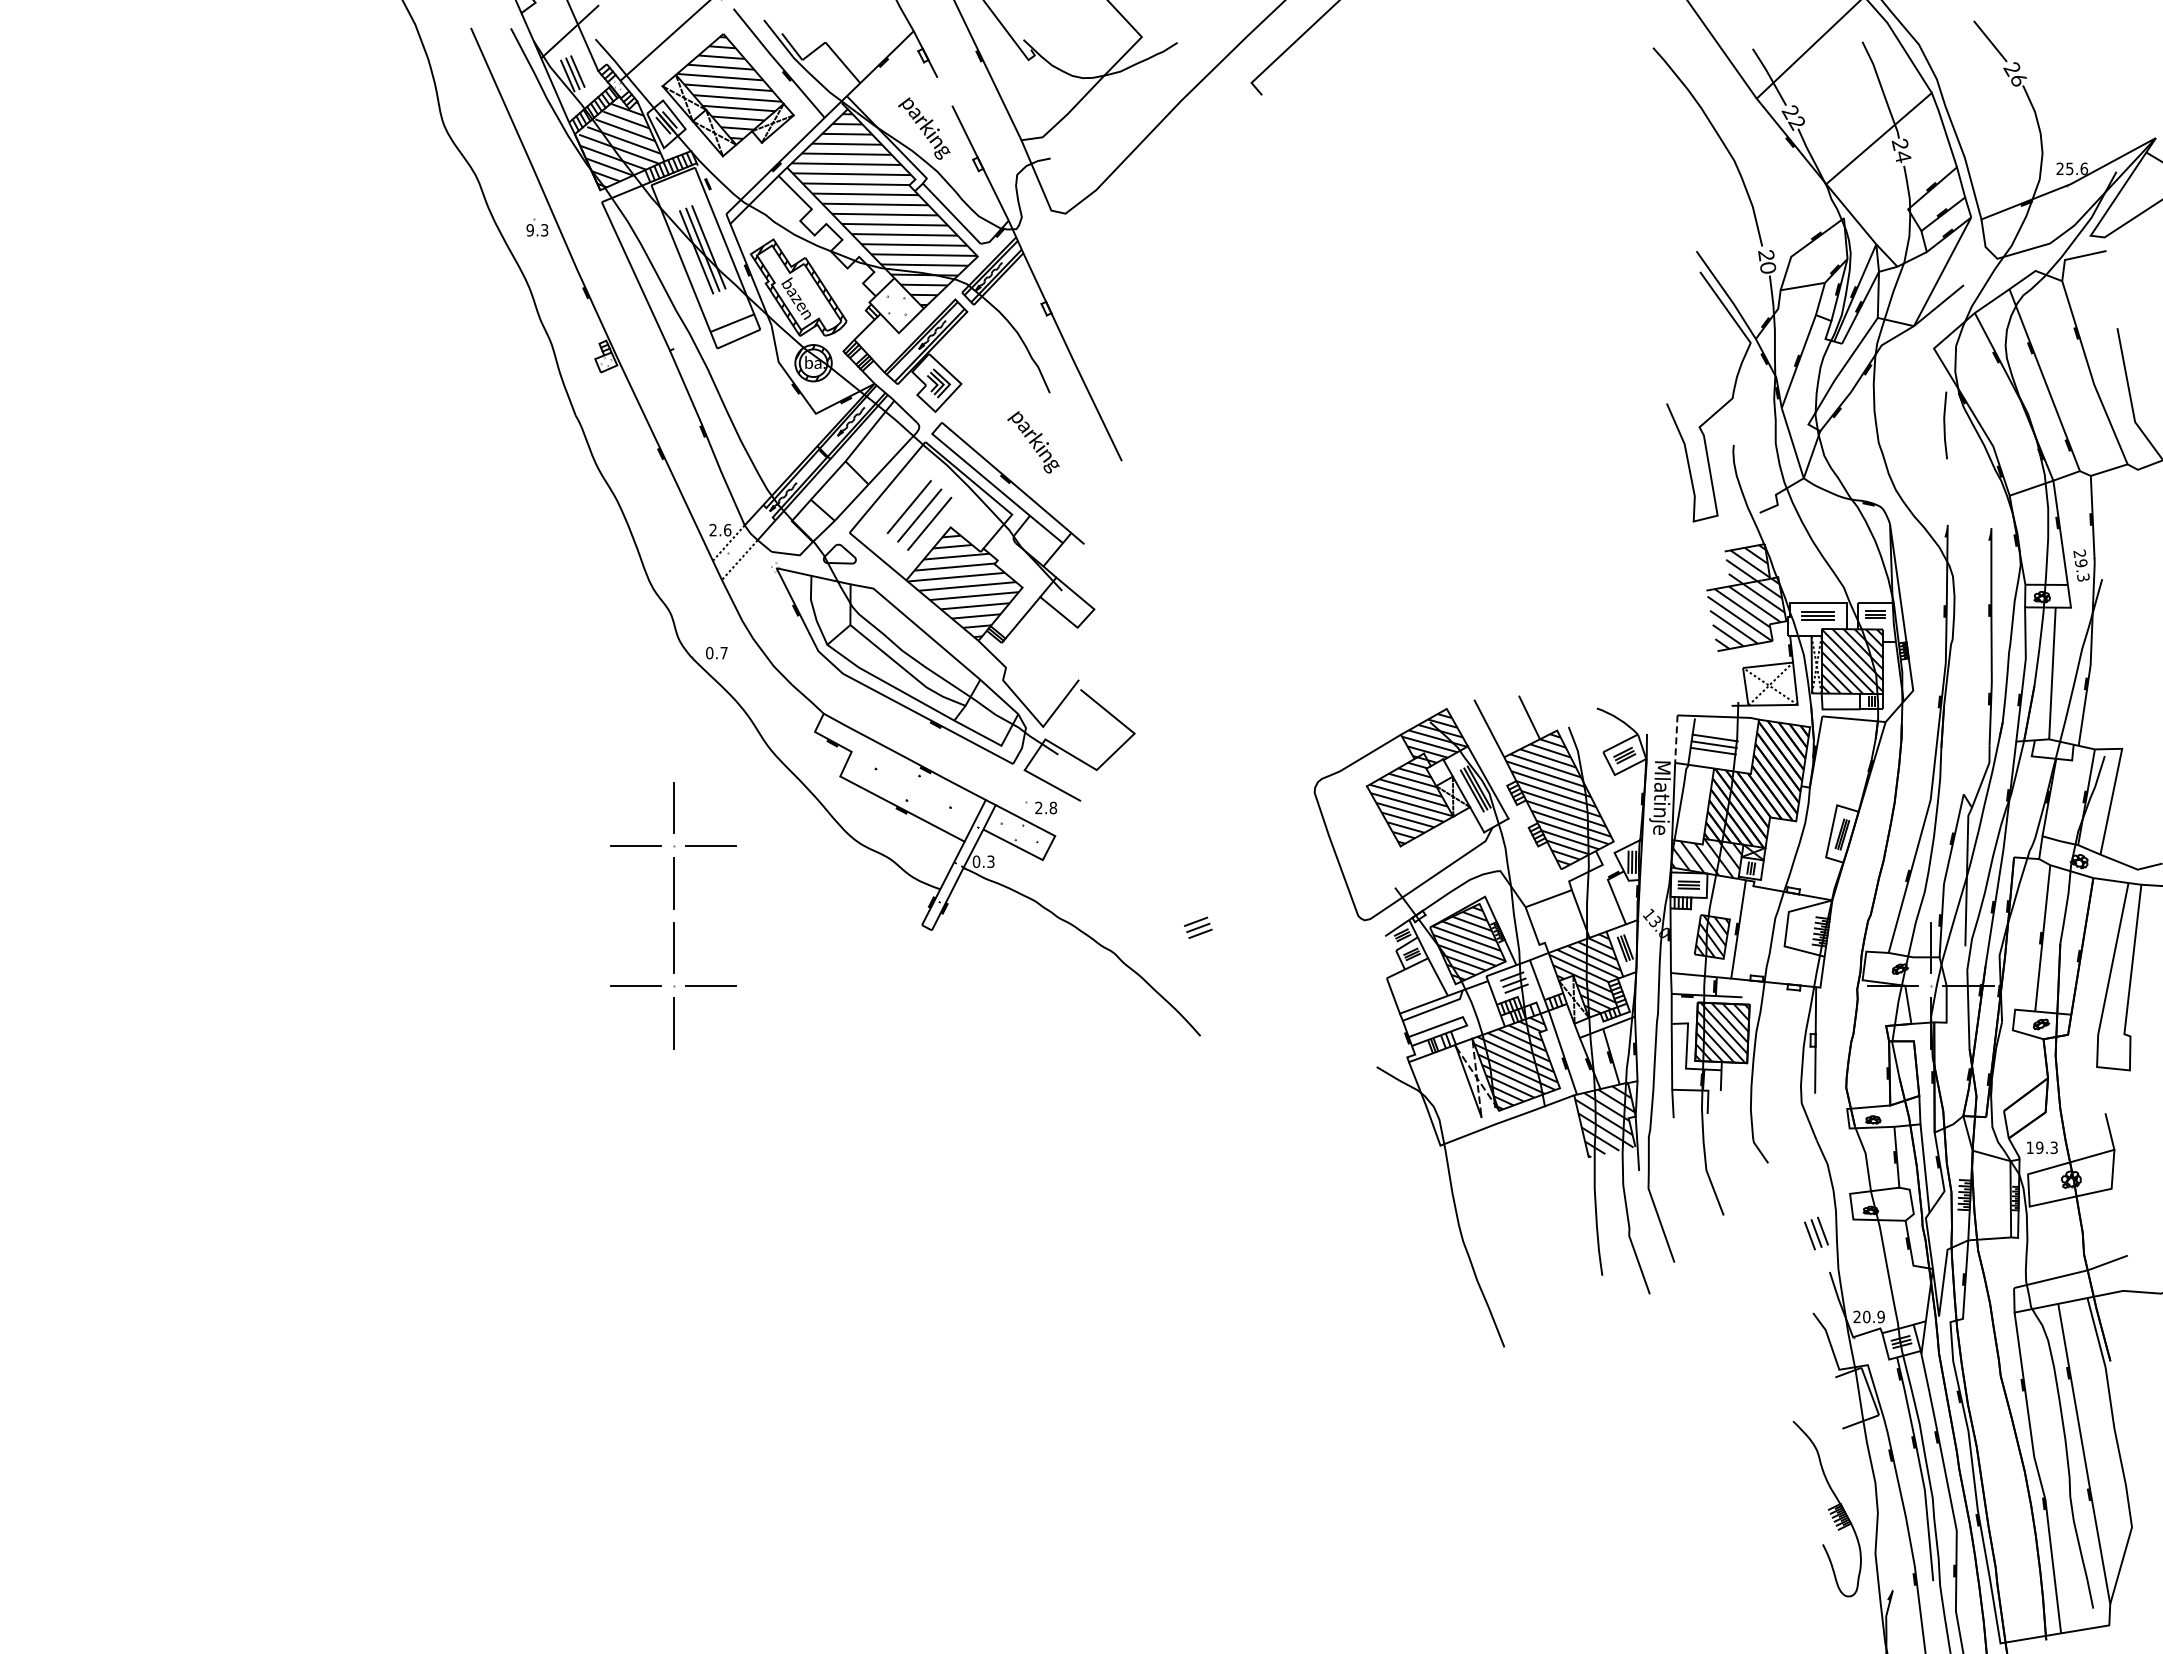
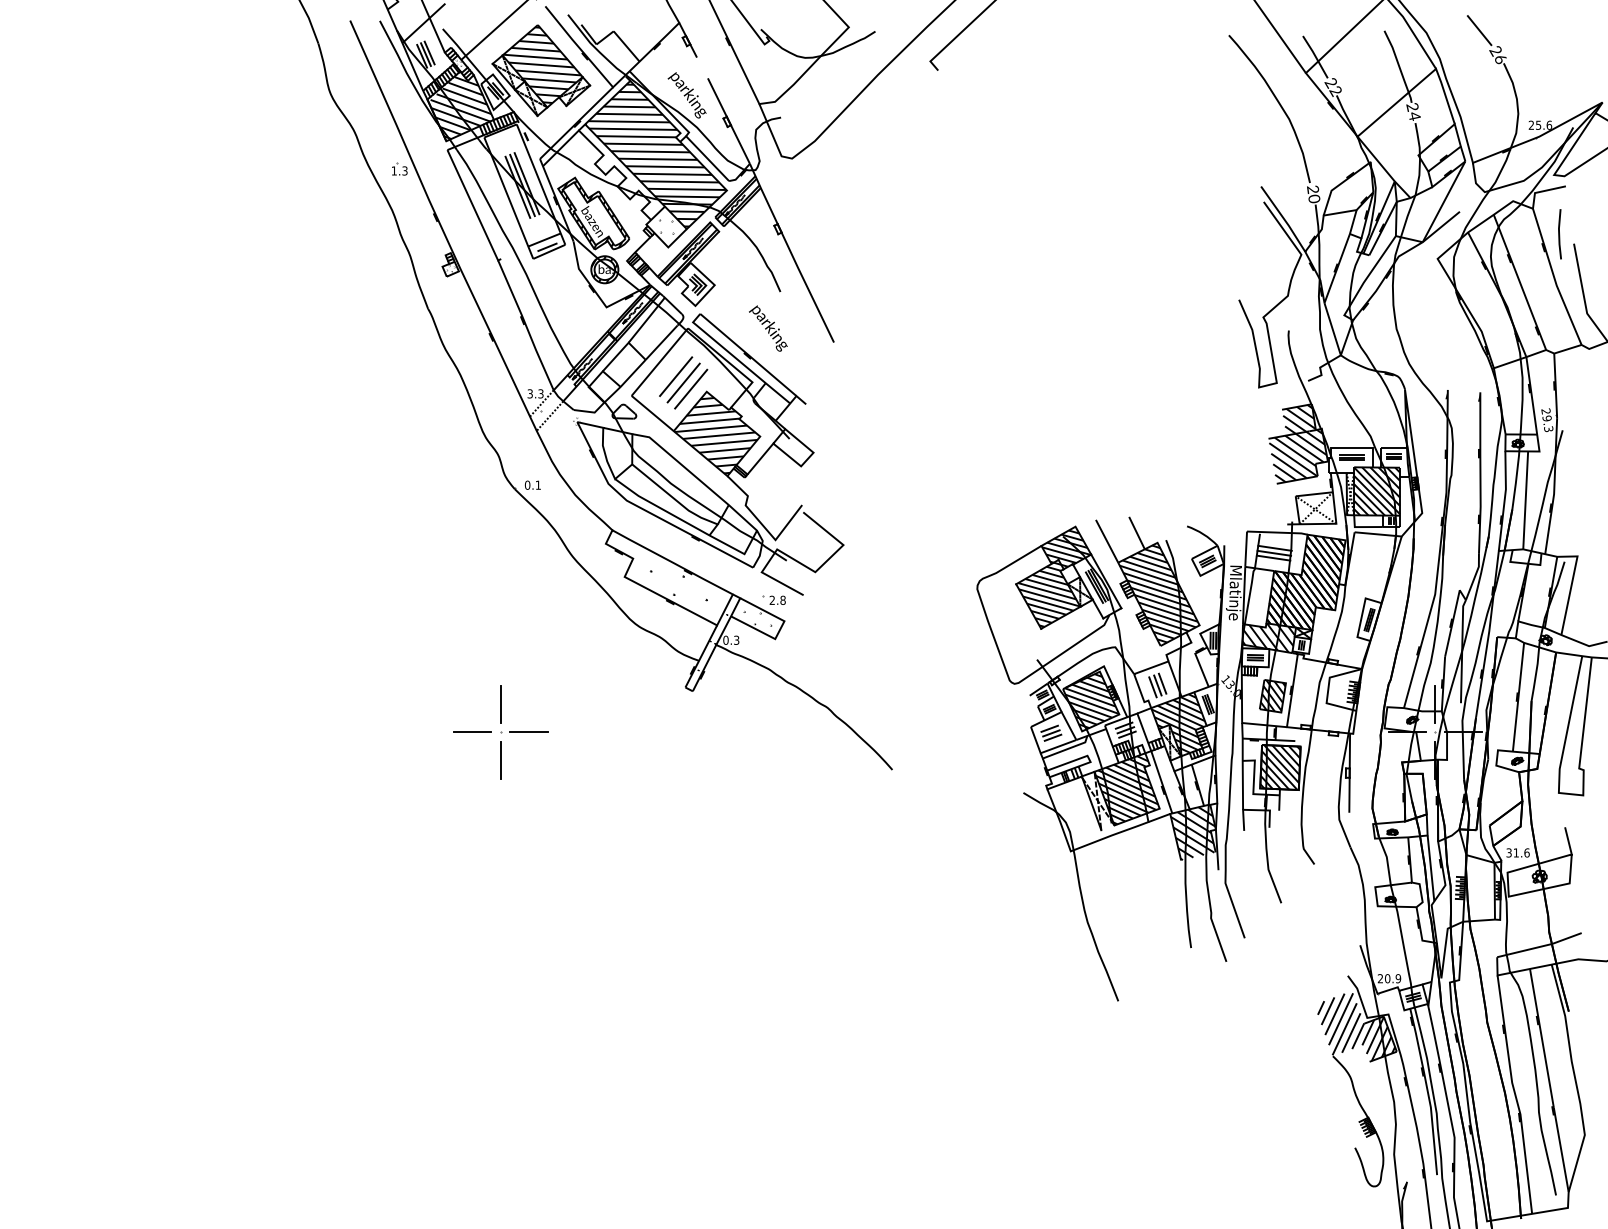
text: (529, 230) -> (393, 171), 9.3 -> 1.3
line: (736, 332) -> (547, 246), added
line: (1945, 425) -> (1559, 234), moved
text: (720, 529) -> (535, 393), 2.6 -> 3.3
text: (723, 653) -> (537, 485), 0.7 -> 0.1
line: (1676, 739) -> (1246, 549), dashed -> solid
part: (673, 845) -> (500, 628), removed
part: (1198, 927) -> (1051, 733), moved
text: (2041, 1147) -> (1517, 852), 19.3 -> 31.6
part: (1816, 1233) -> (1157, 685), moved
hatch: (1824, 1381) -> (1356, 1026), added

